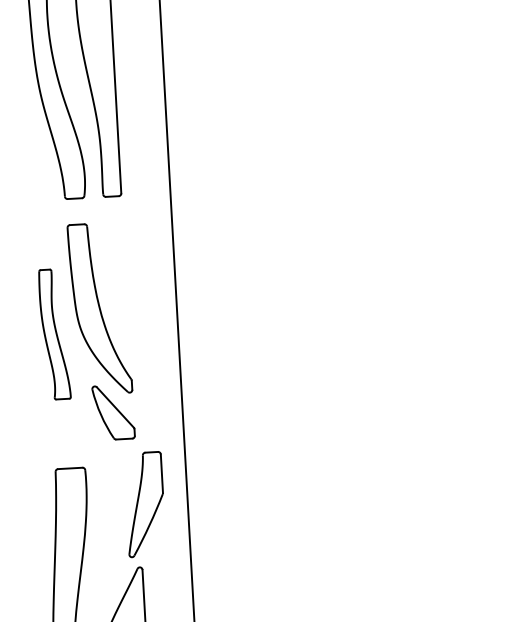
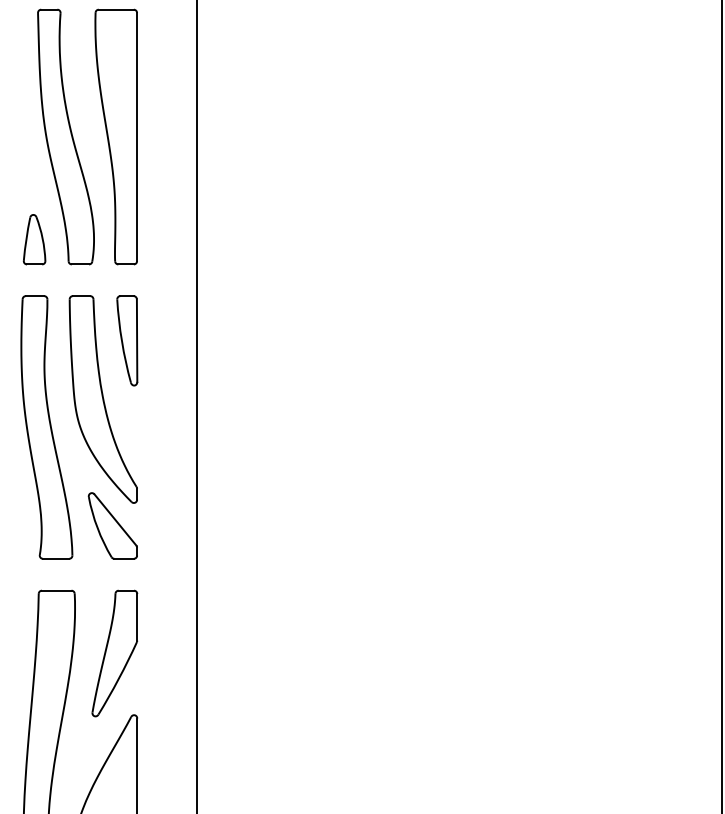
part: (35, 180) -> (34, 239), added
part: (117, 259) -> (127, 340), added
part: (54, 334) -> (46, 427), size x1.67
part: (144, 504) -> (114, 653), moved

